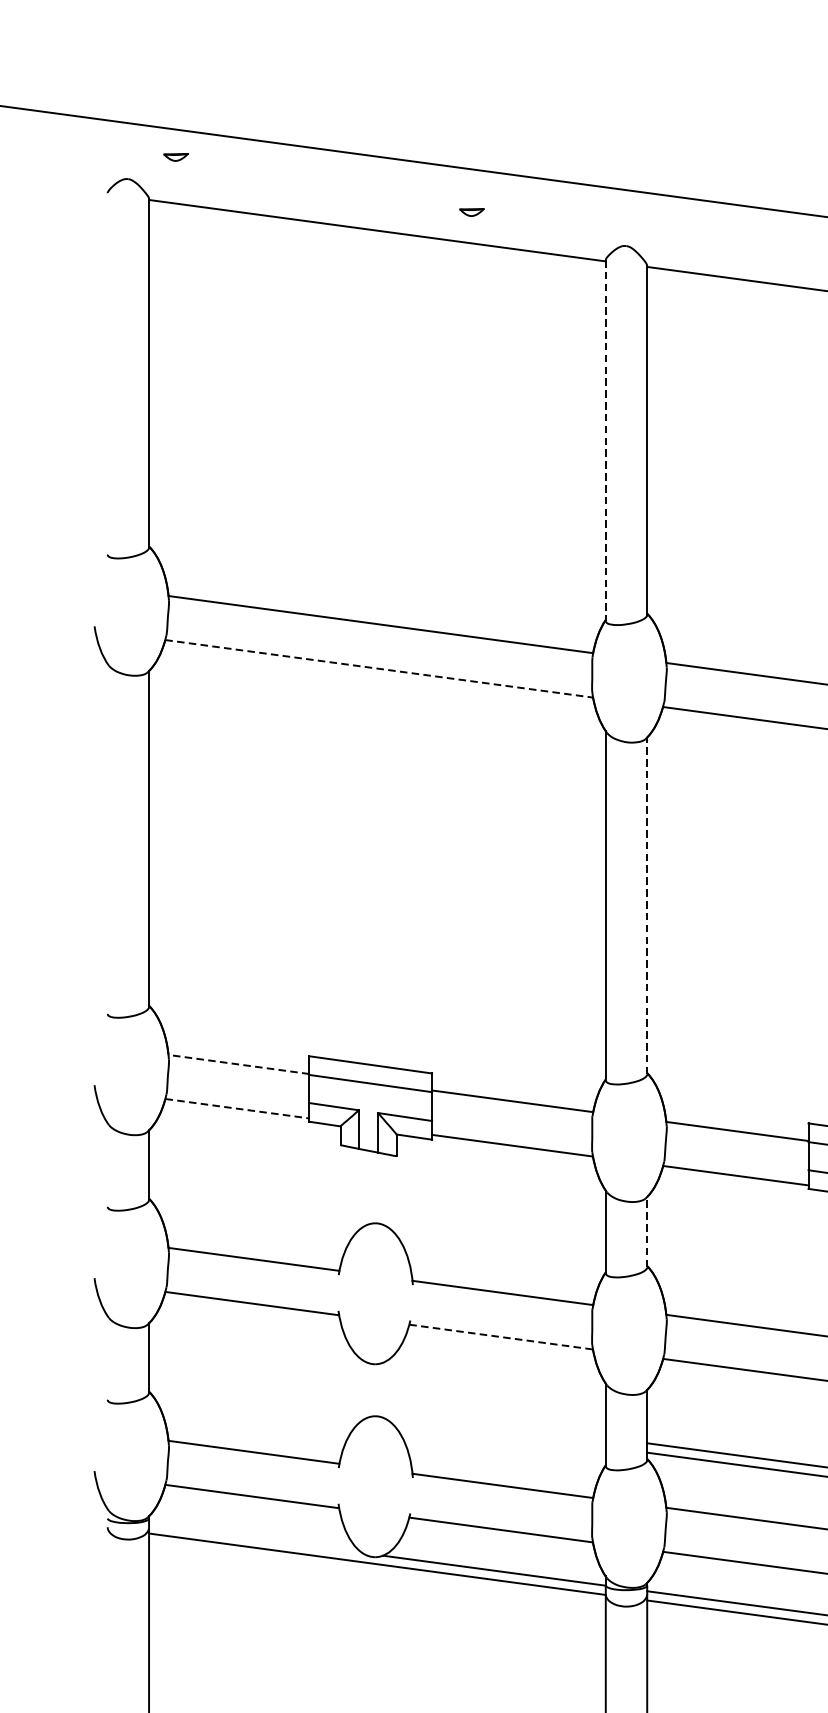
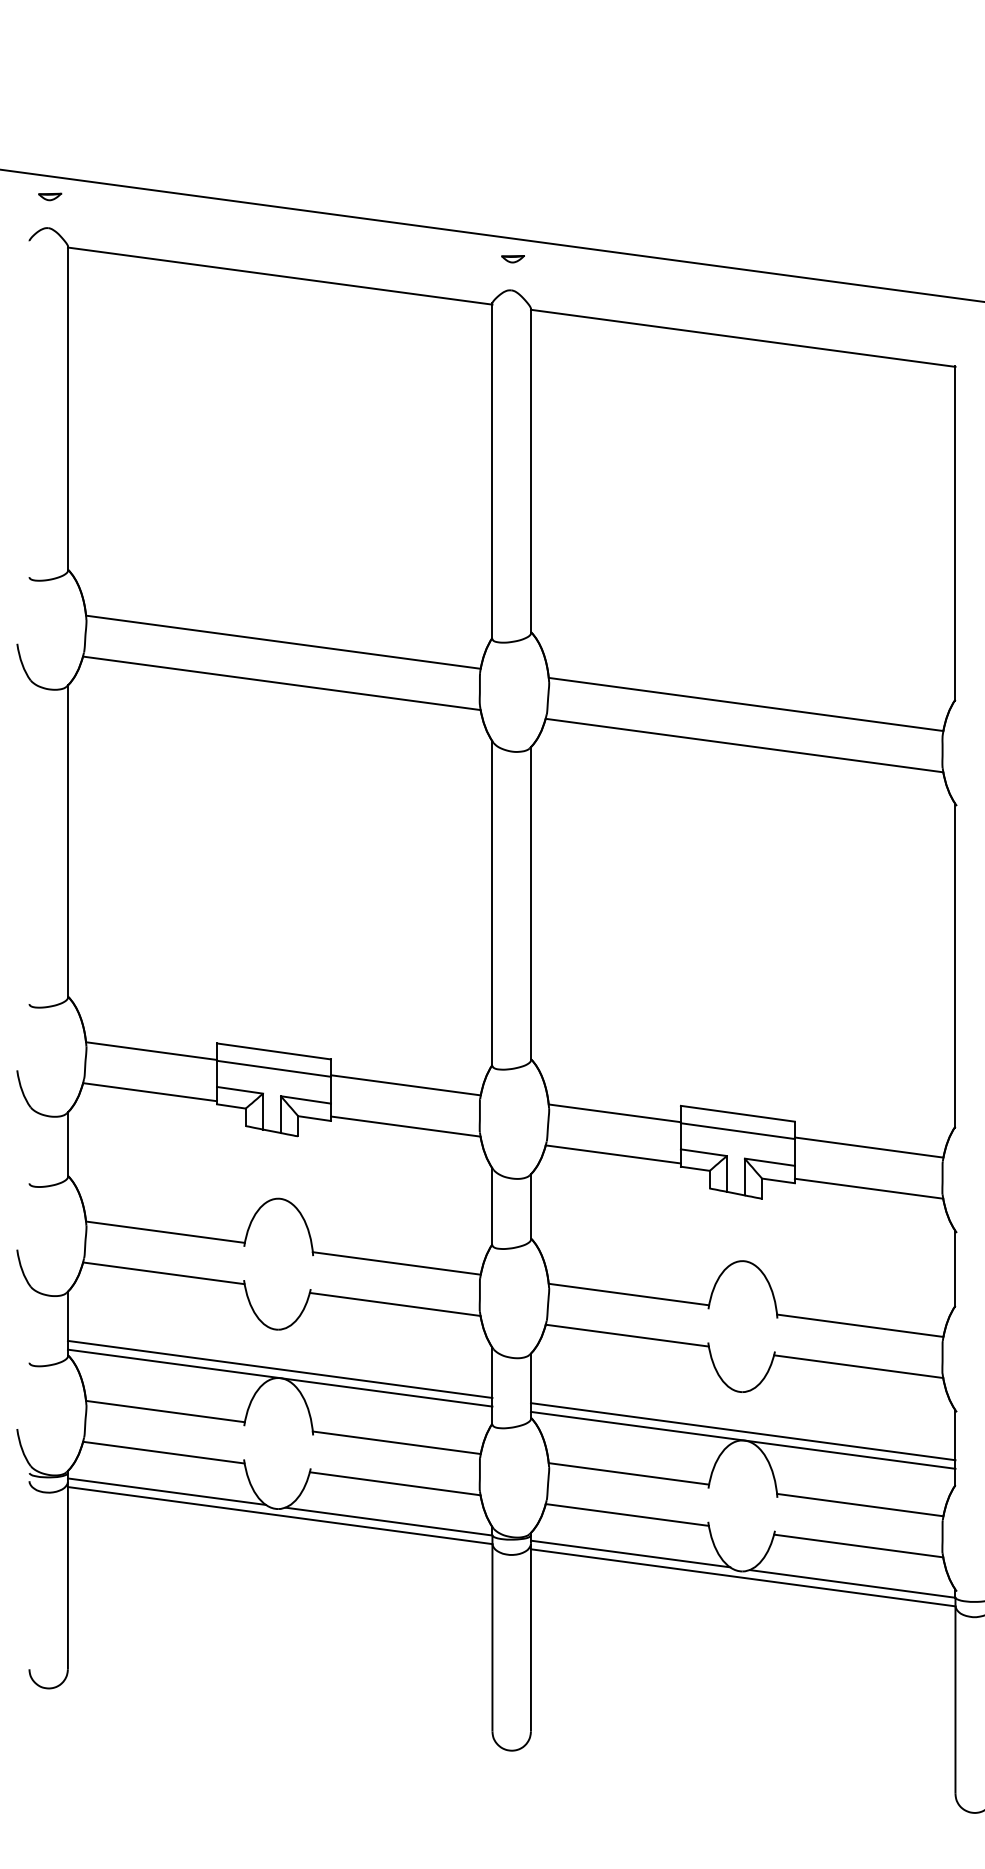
part: (176, 156) -> (50, 196), moved
part: (471, 212) -> (512, 259), moved
line: (605, 440) -> (492, 471), dashed -> solid
line: (378, 669) -> (281, 683), dashed -> solid
line: (646, 905) -> (530, 903), dashed -> solid
line: (238, 1064) -> (151, 1051), dashed -> solid
line: (237, 1109) -> (150, 1092), dashed -> solid
line: (646, 1231) -> (530, 1206), dashed -> solid
line: (501, 1337) -> (395, 1304), dashed -> solid
line: (376, 1405) -> (279, 1368), added
line: (376, 1415) -> (279, 1377), added
line: (255, 1538) -> (166, 1491), added

